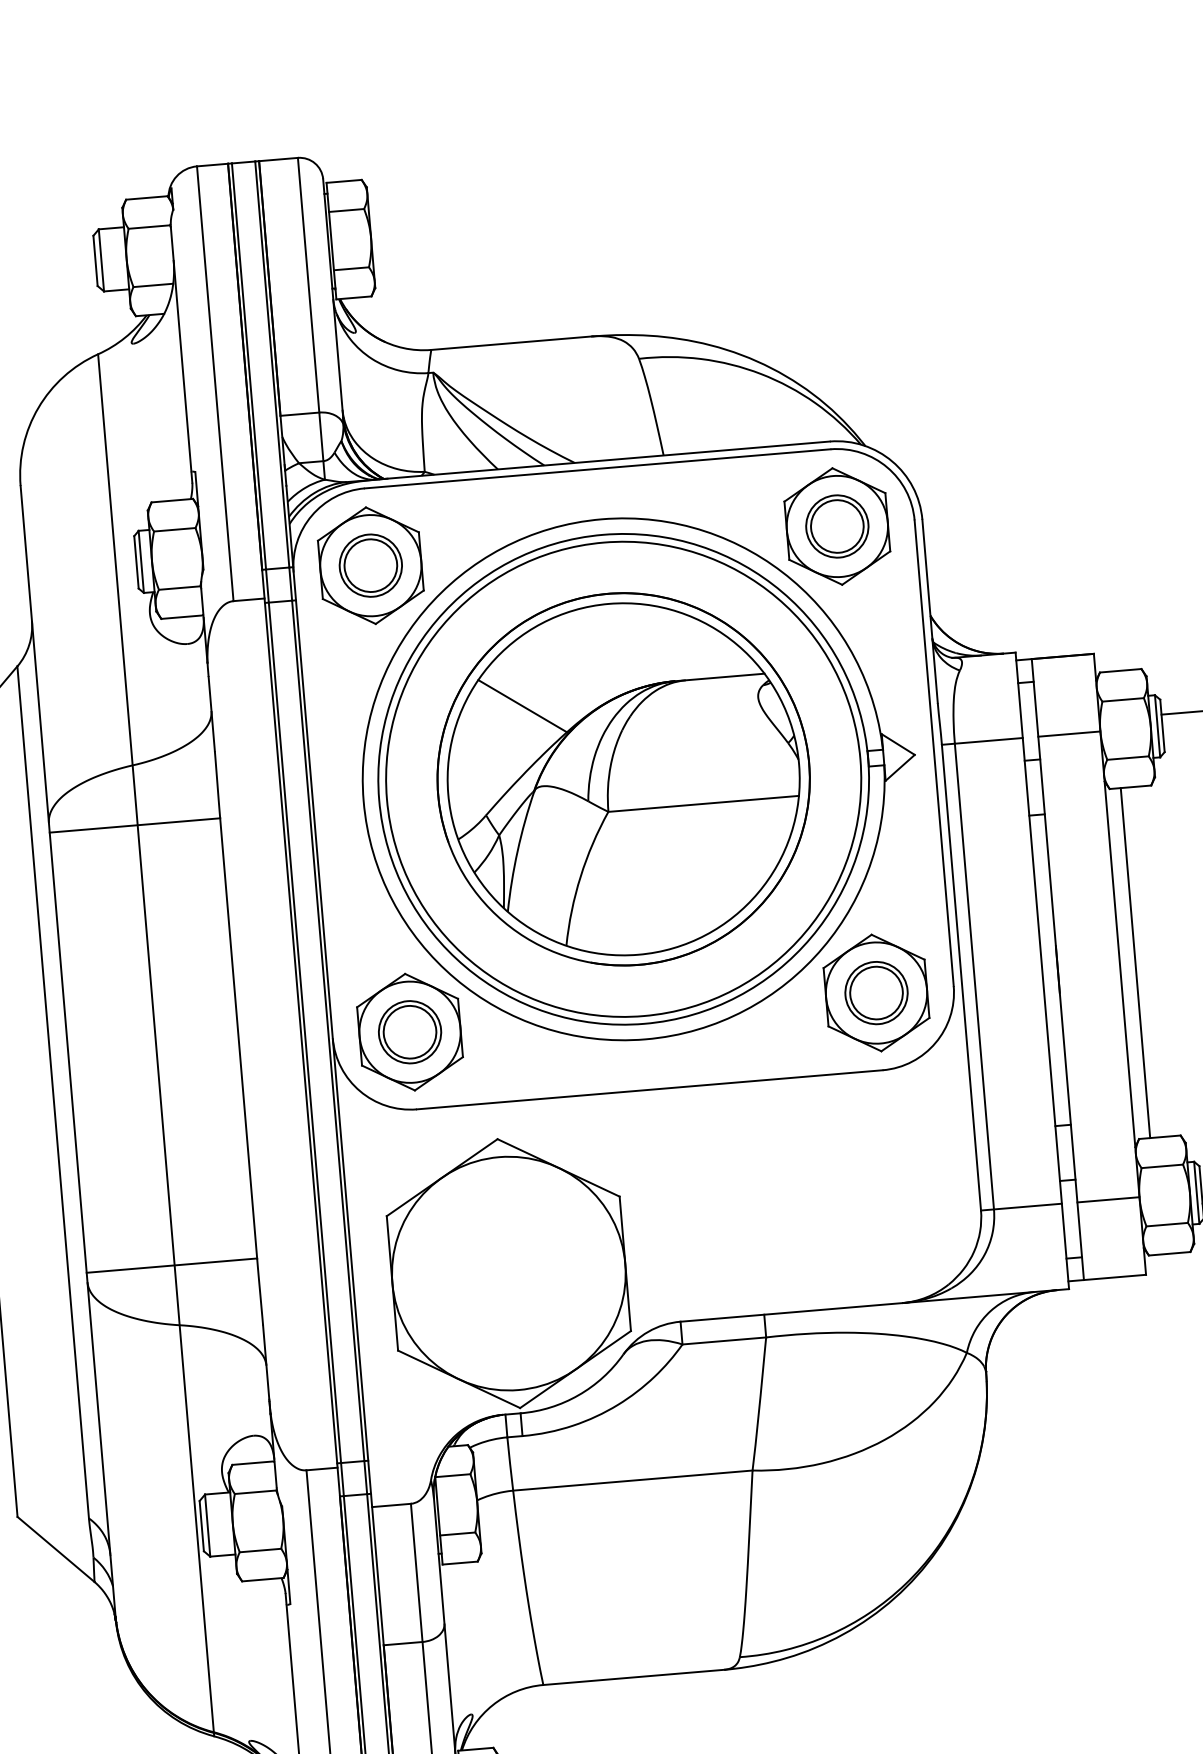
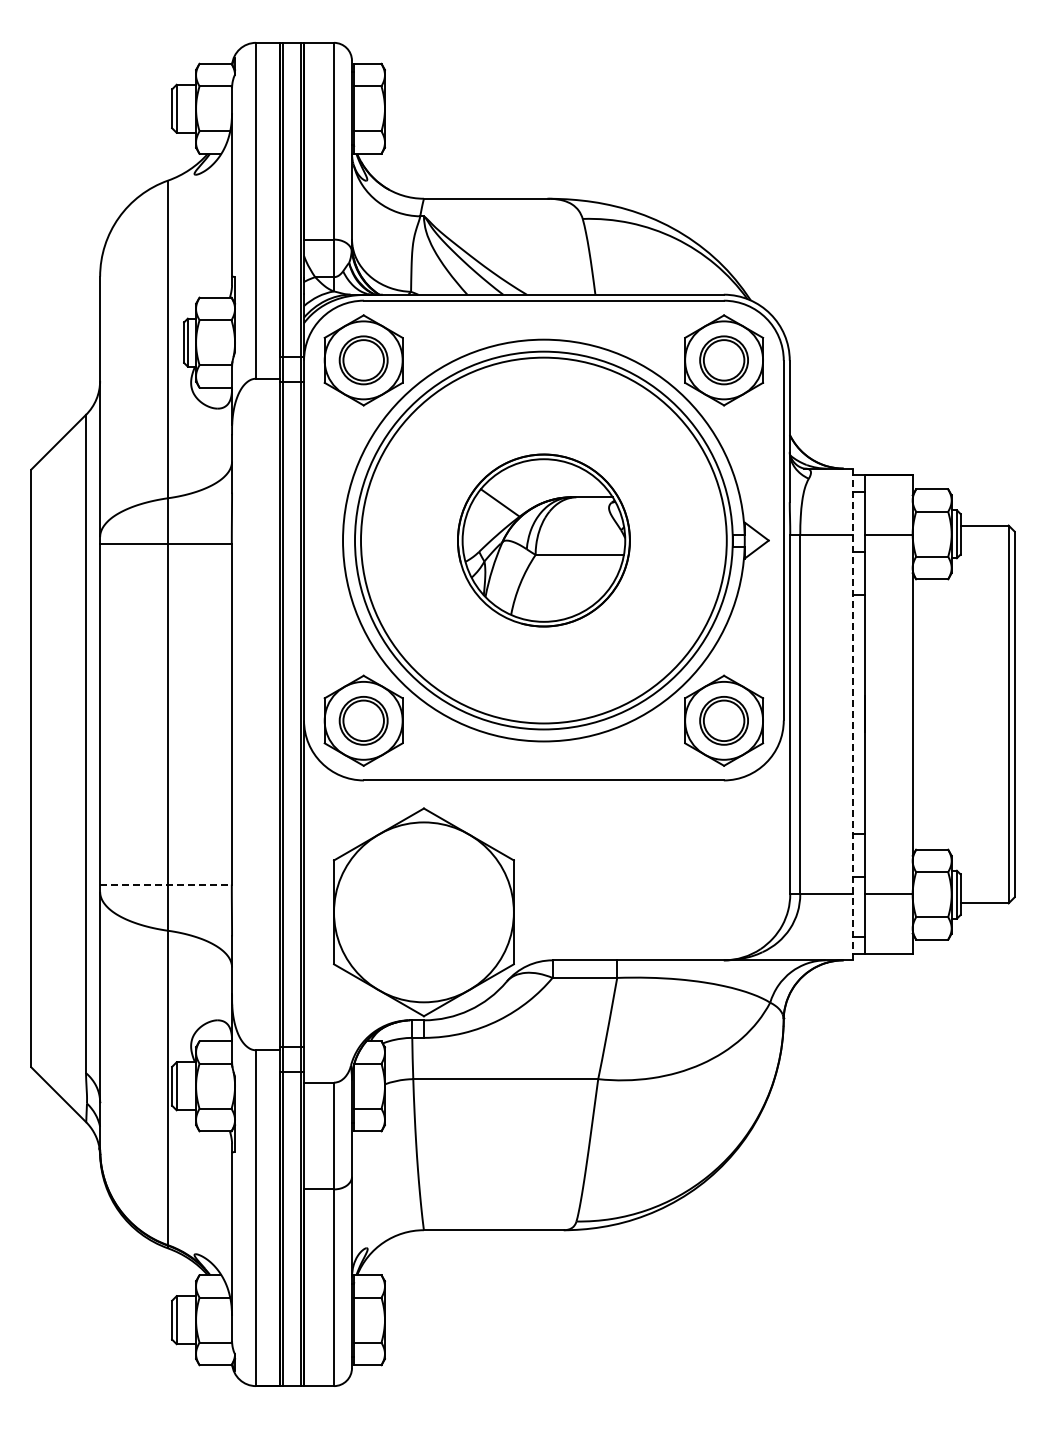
part: (623, 779) -> (543, 540), size x0.6
line: (1135, 963) -> (924, 714), removed
line: (1042, 970) -> (852, 714), solid -> dashed
line: (171, 1265) -> (165, 884), solid -> dashed

